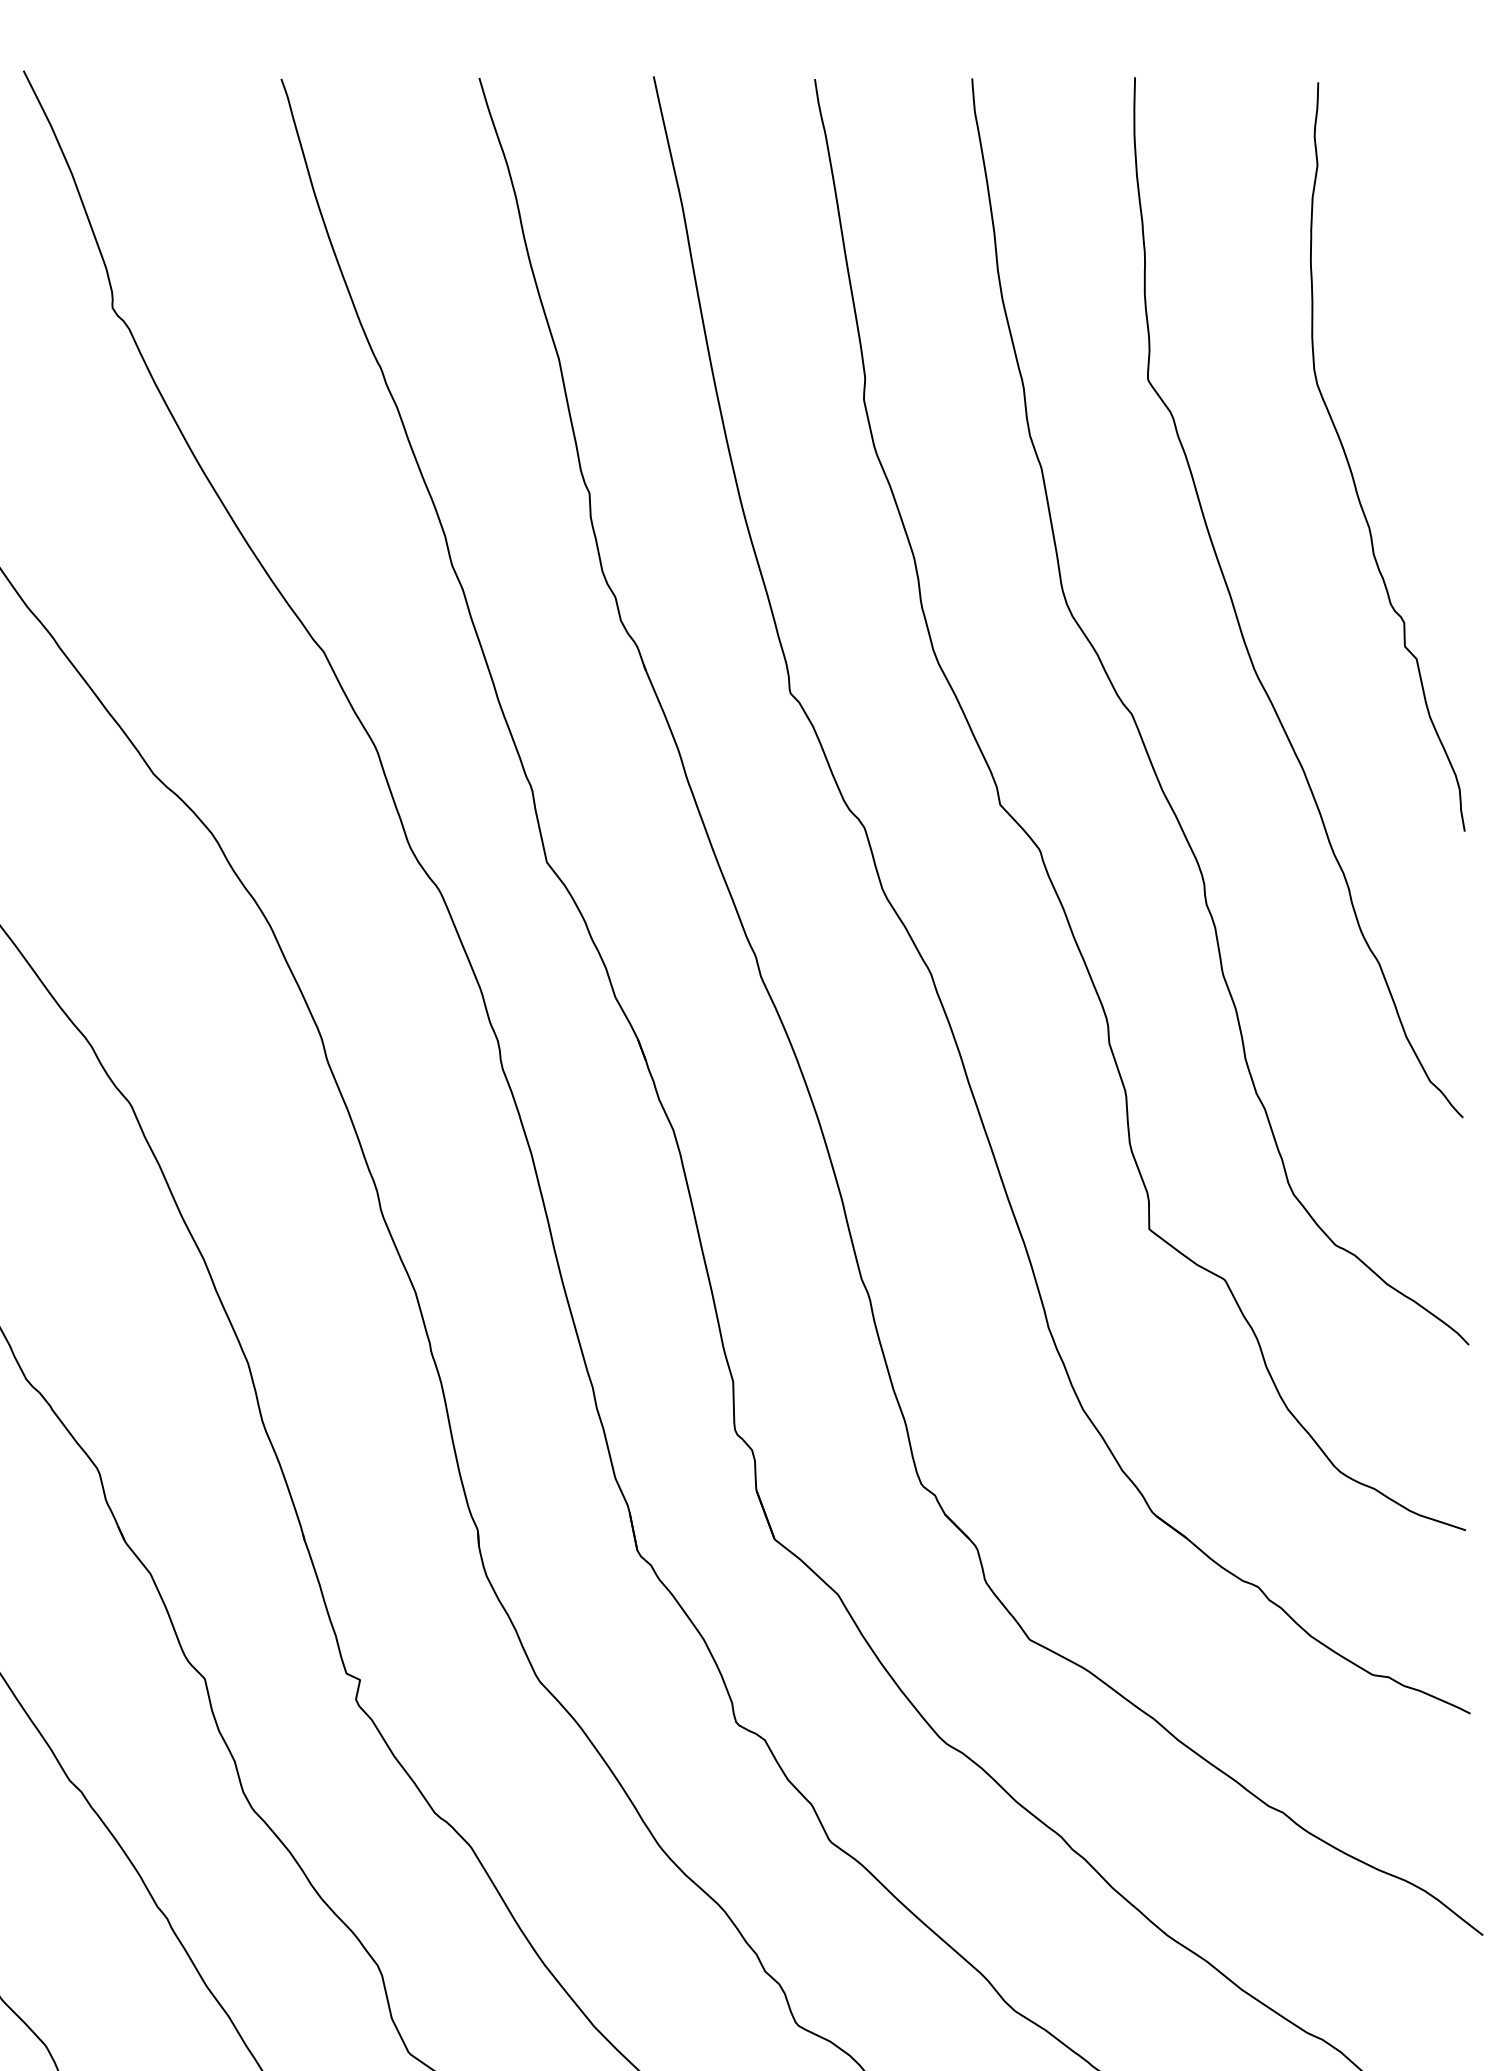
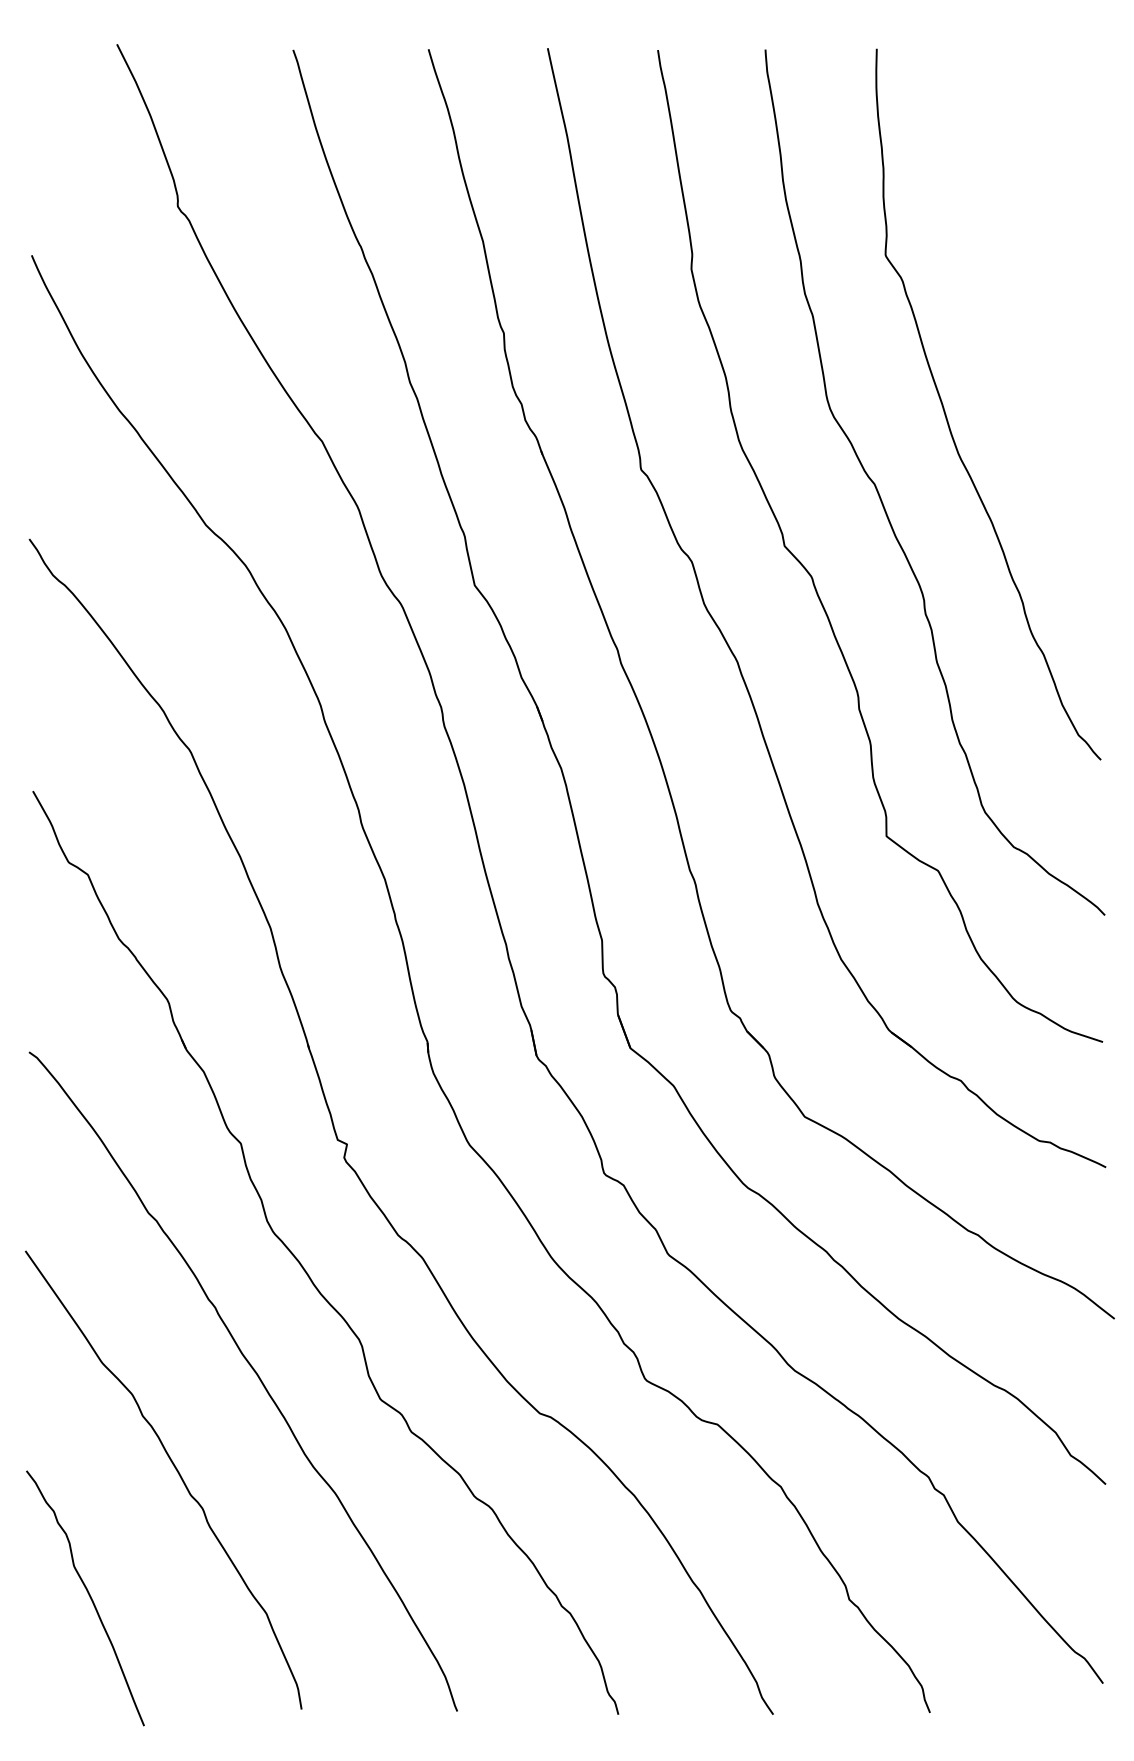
curve: (1352, 470) -> (1025, 317), removed

